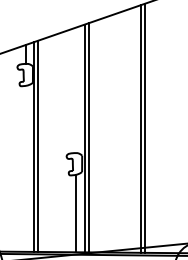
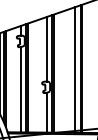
line: (77, 88) -> (47, 48), added
line: (131, 129) -> (75, 69), added
line: (26, 168) -> (21, 89), added

